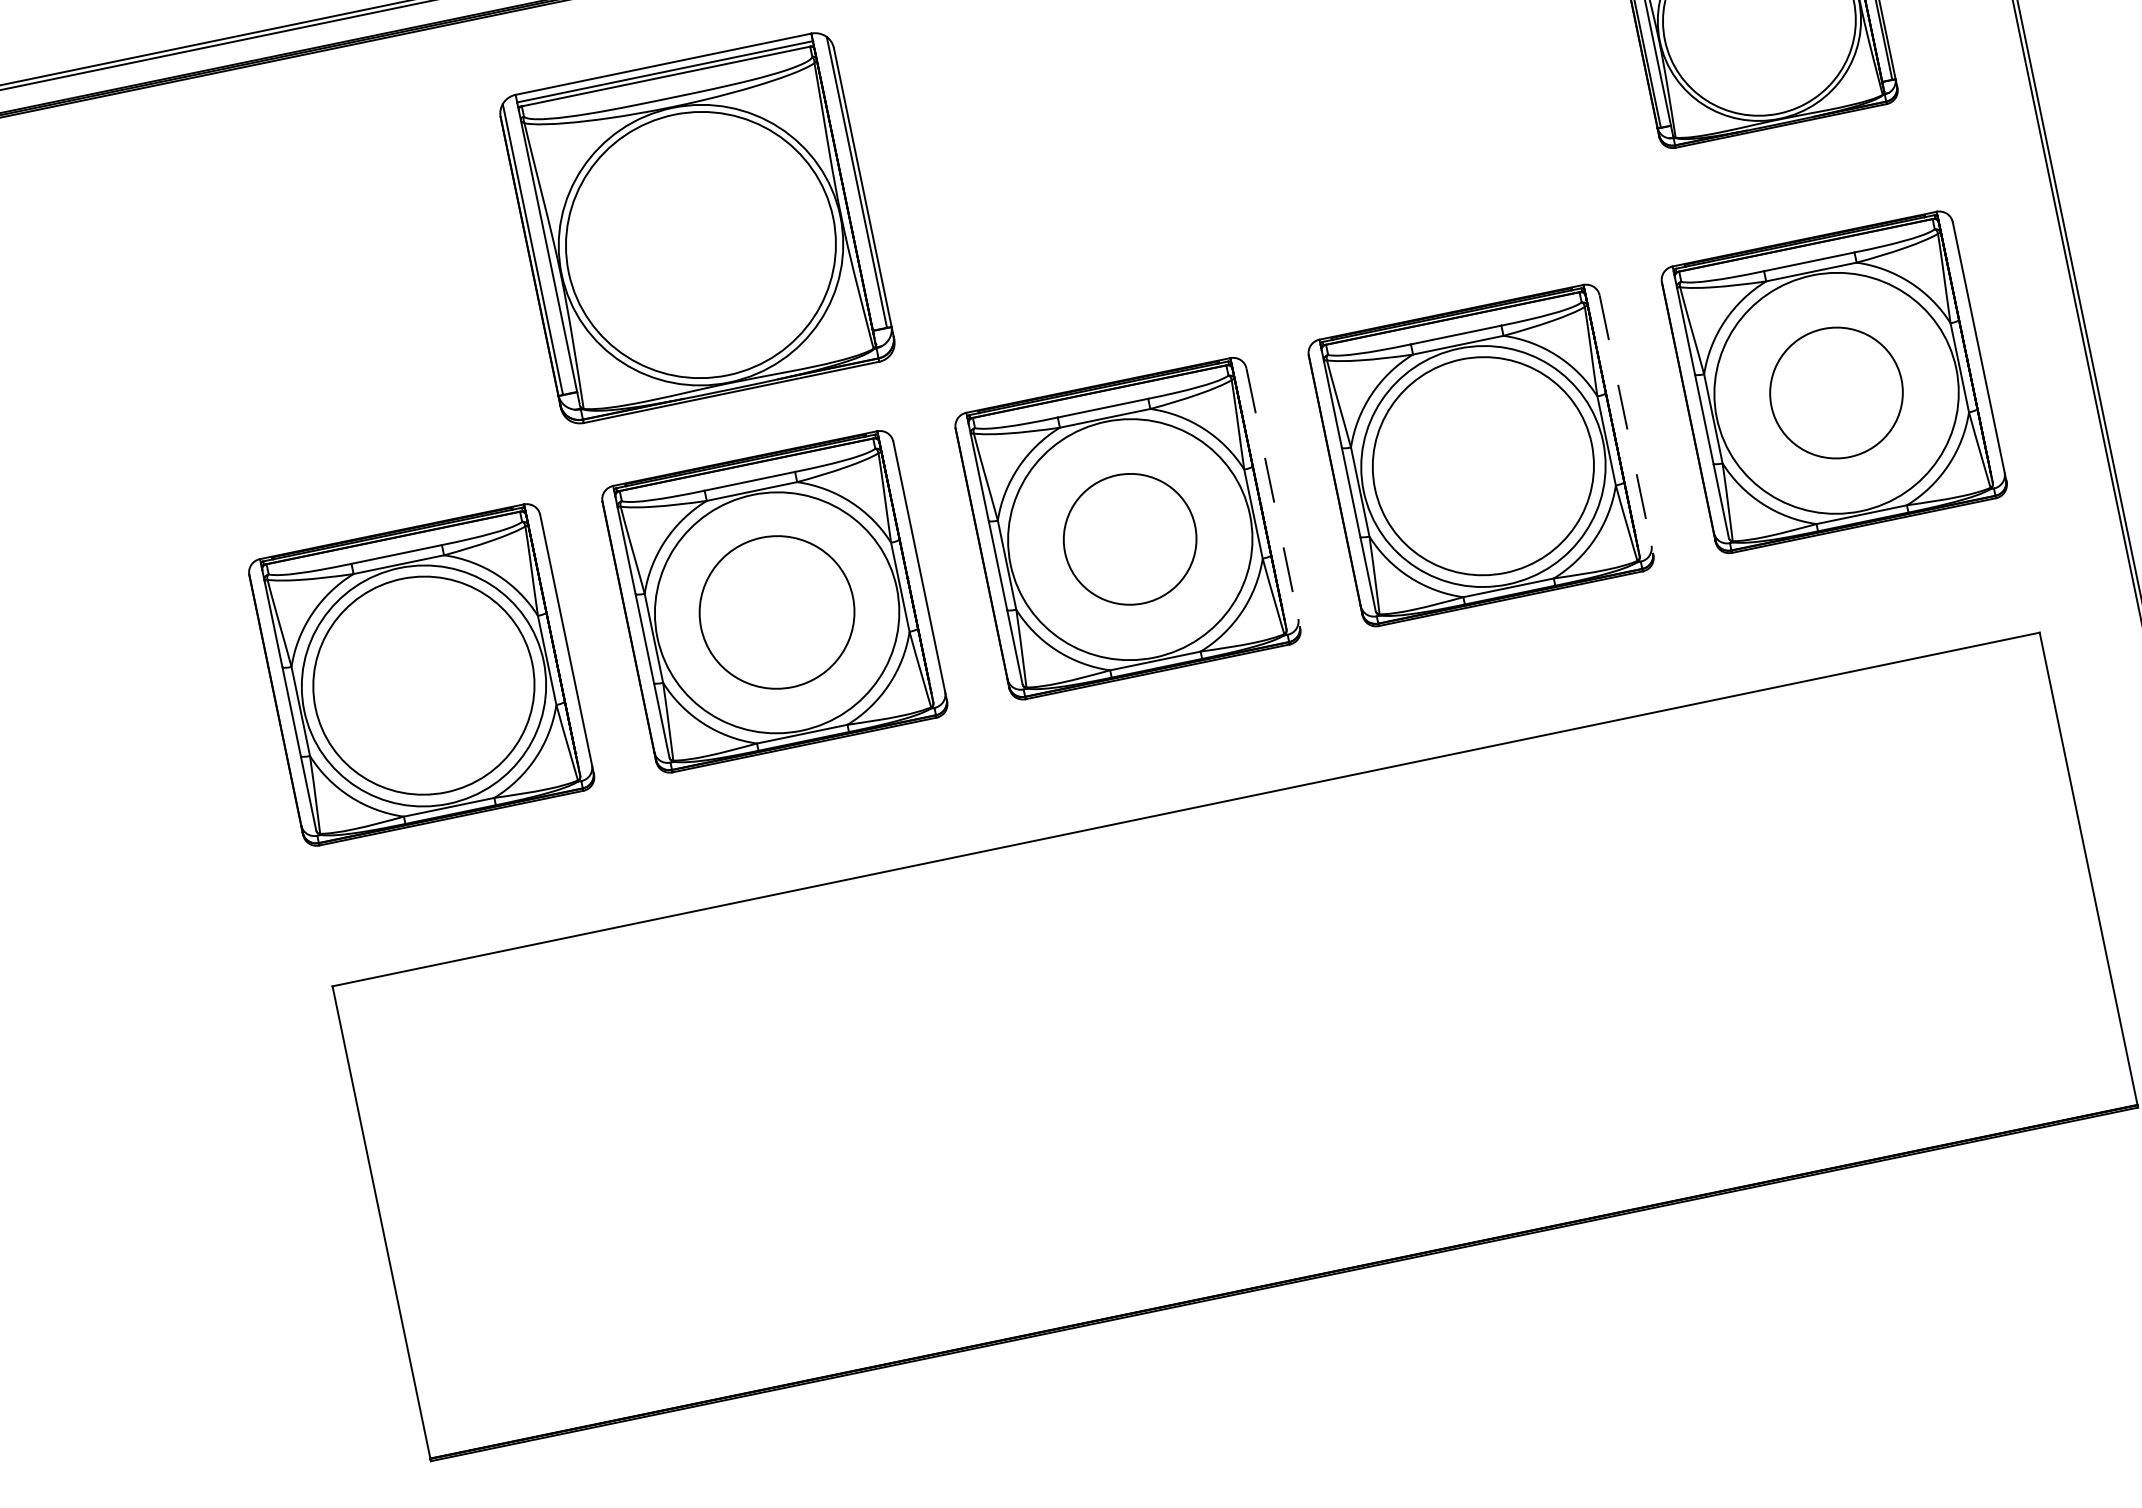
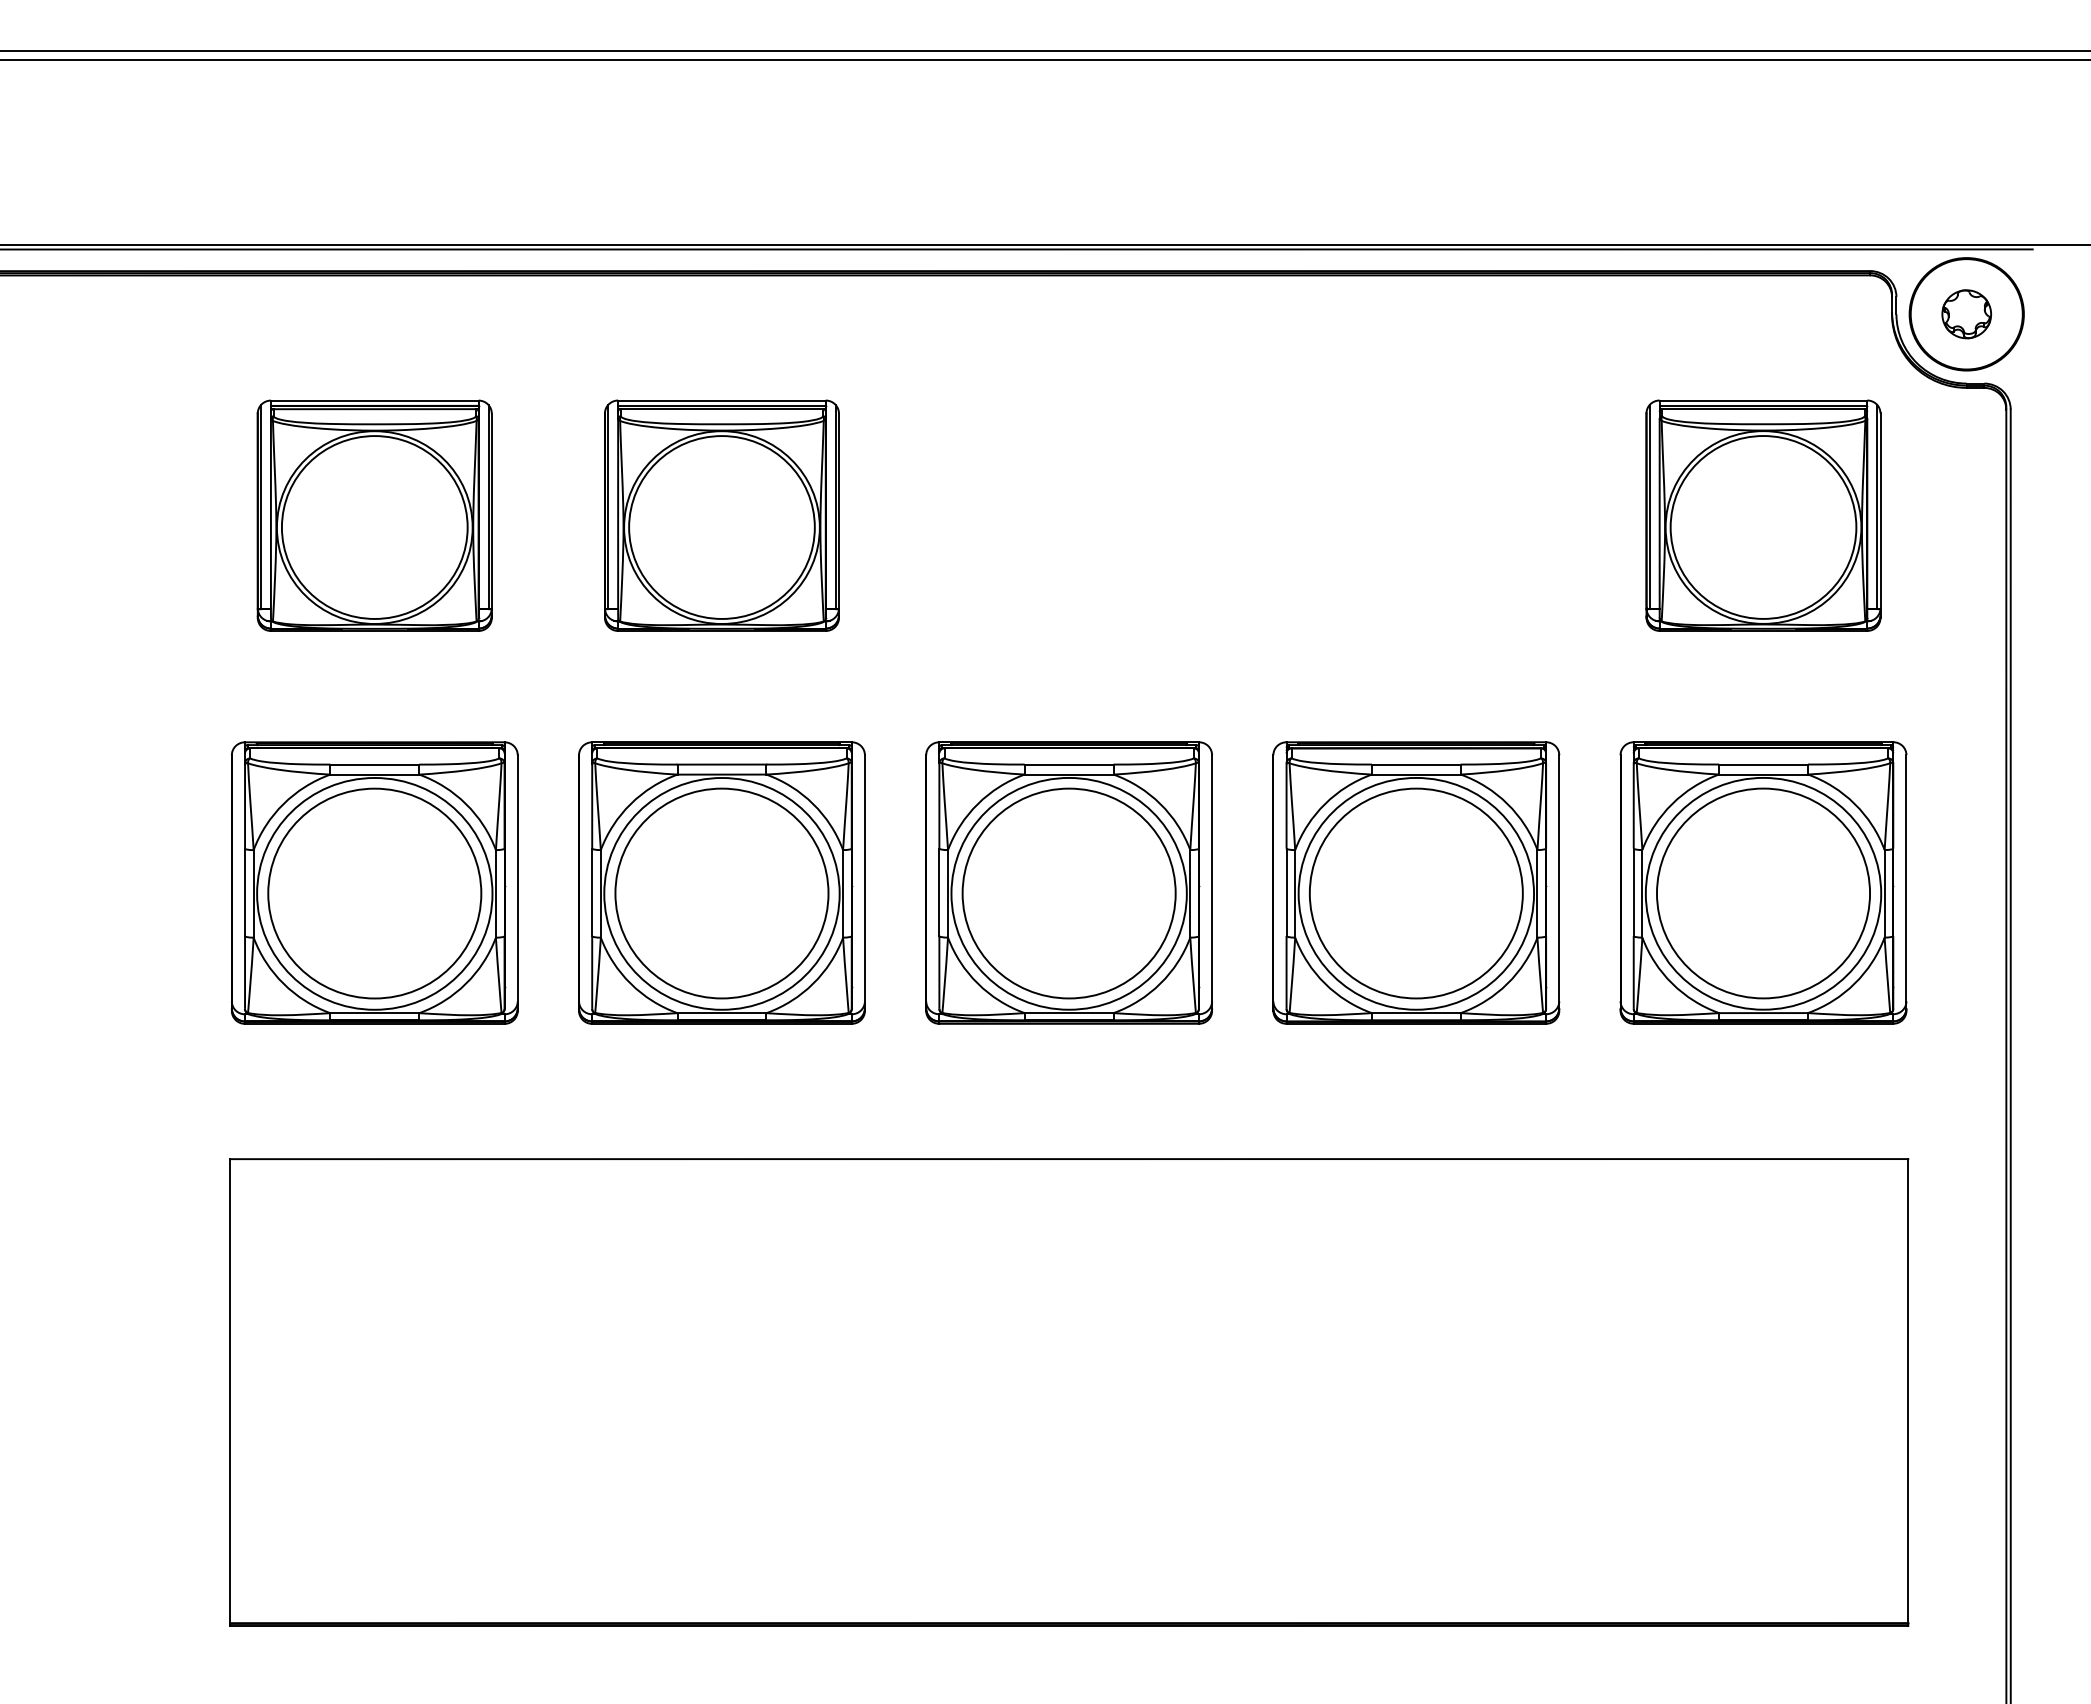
part: (696, 228) -> (721, 515), size x0.71
part: (343, 301) -> (374, 515), added
part: (1836, 393) -> (1763, 893), size x1.67
line: (1626, 425) -> (1559, 883), dashed -> solid
line: (1273, 498) -> (1212, 883), dashed -> solid
part: (1129, 539) -> (1068, 893), size x1.67
part: (776, 612) -> (721, 893), size x1.43

